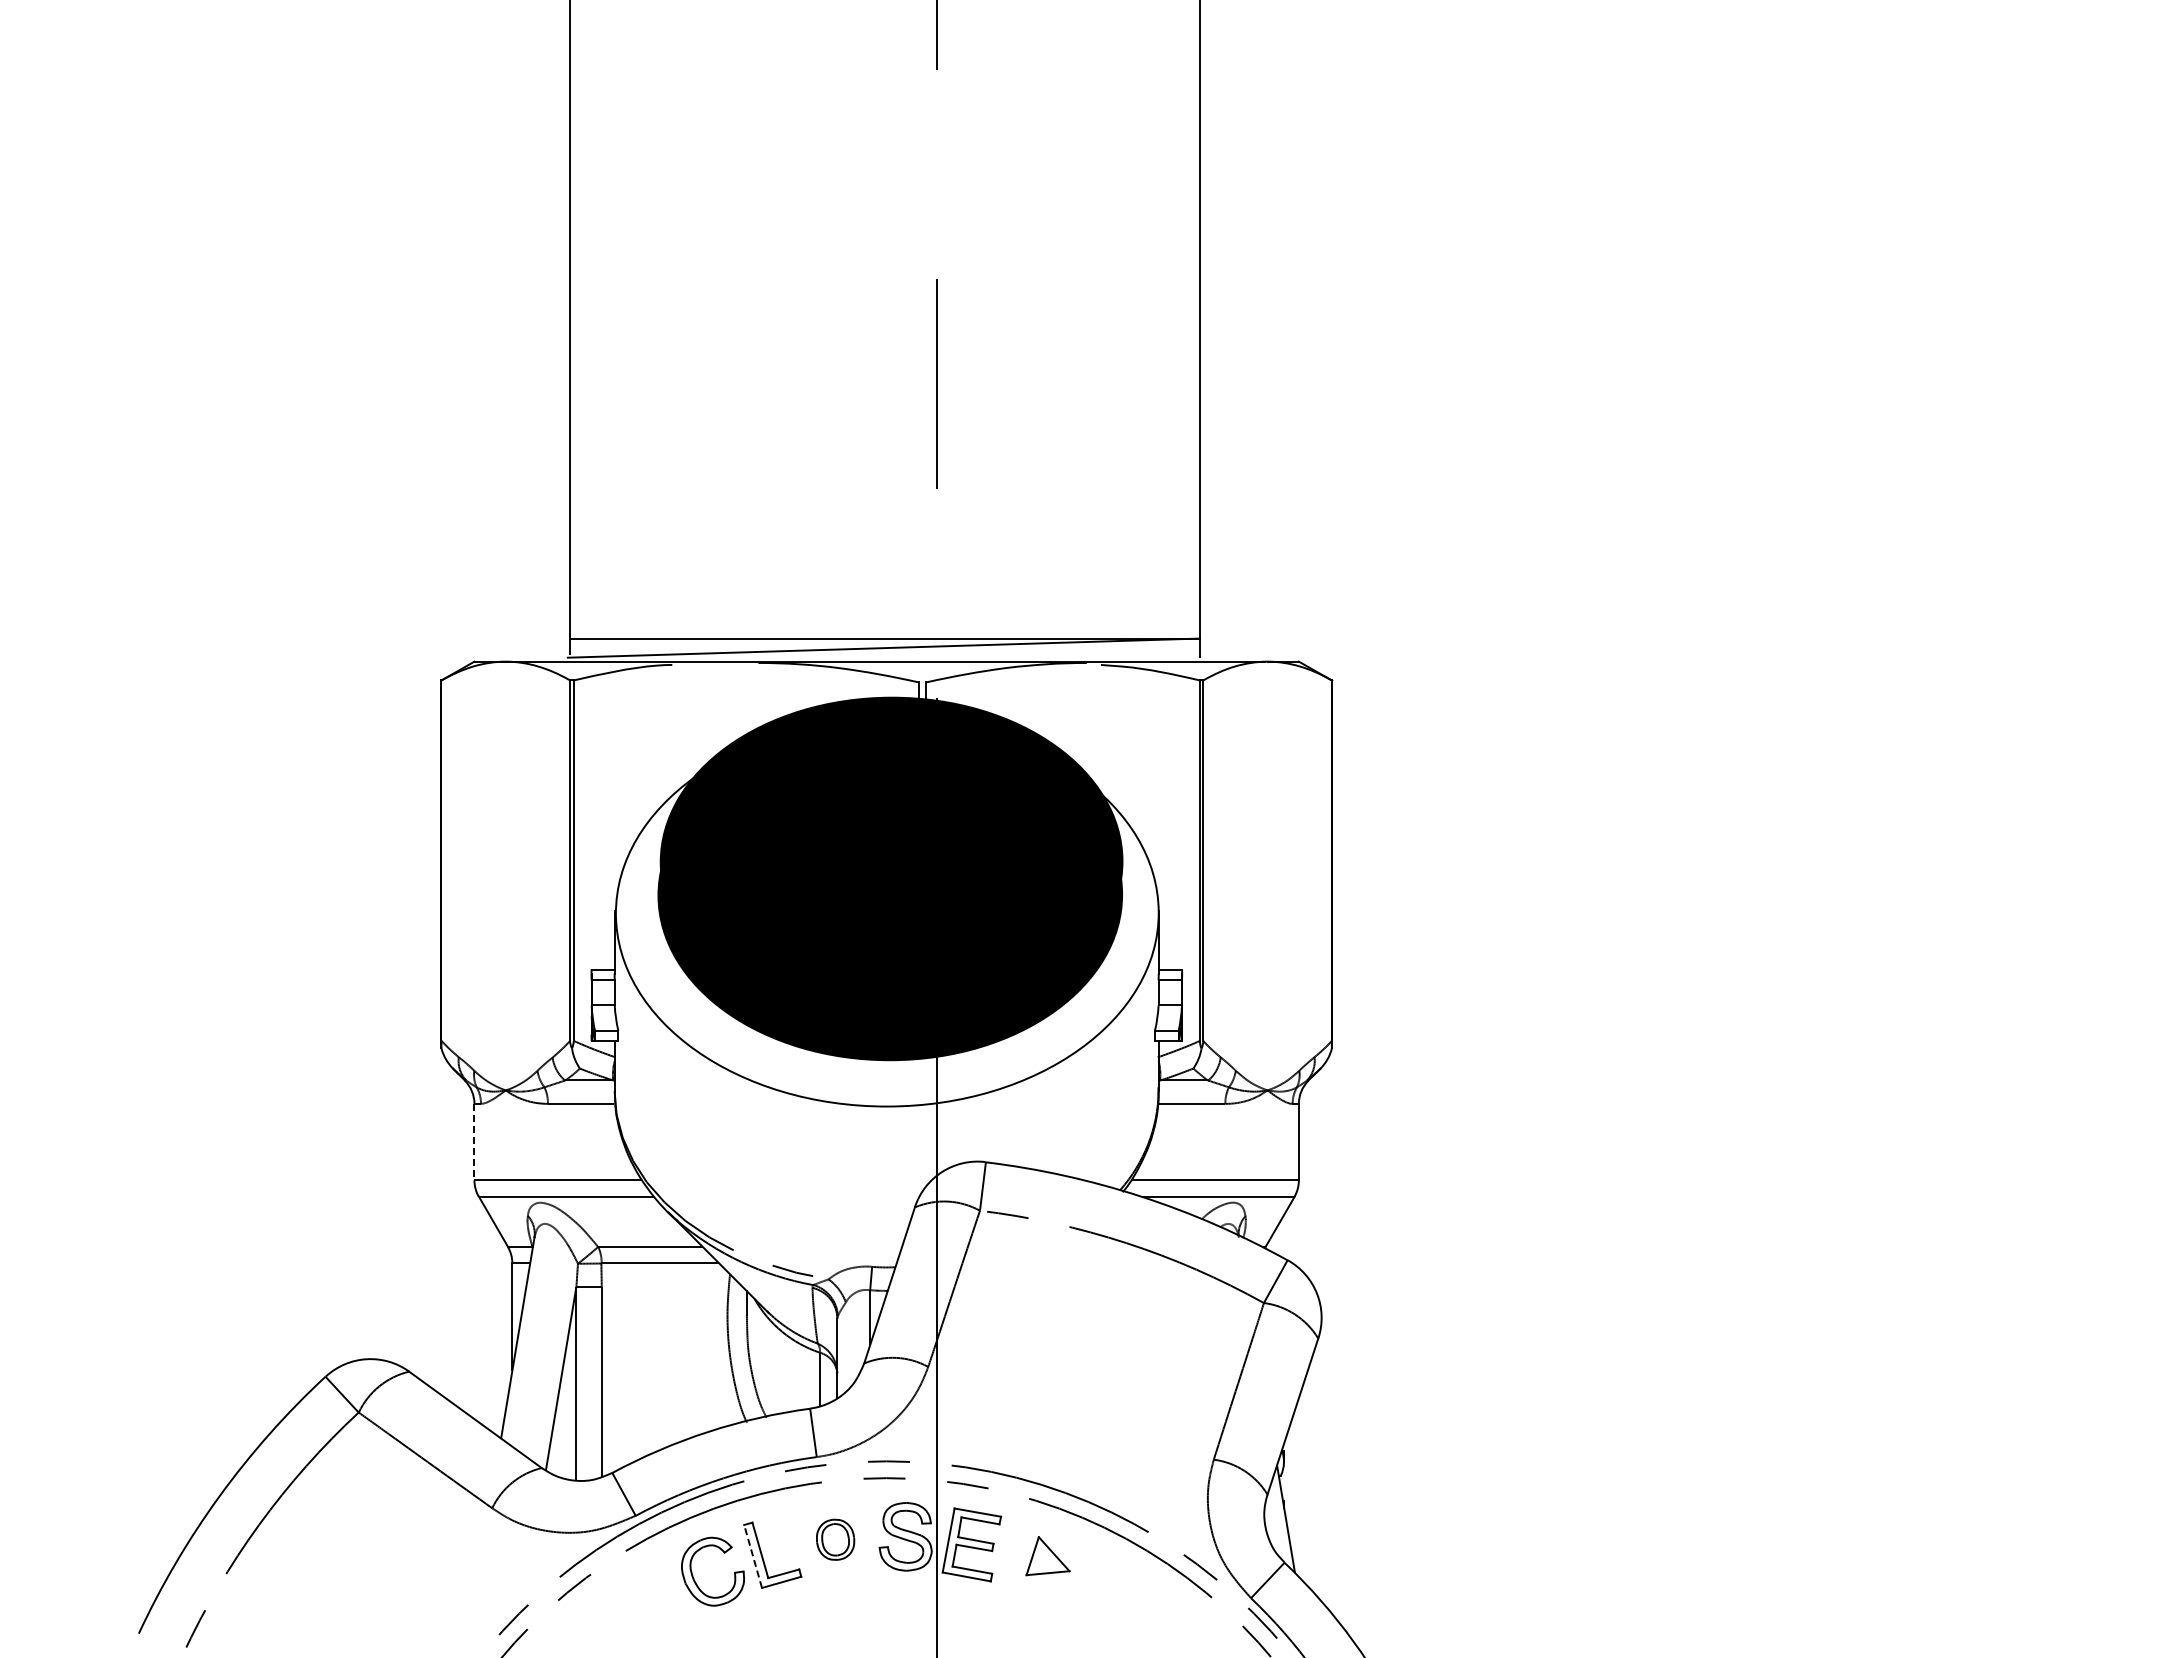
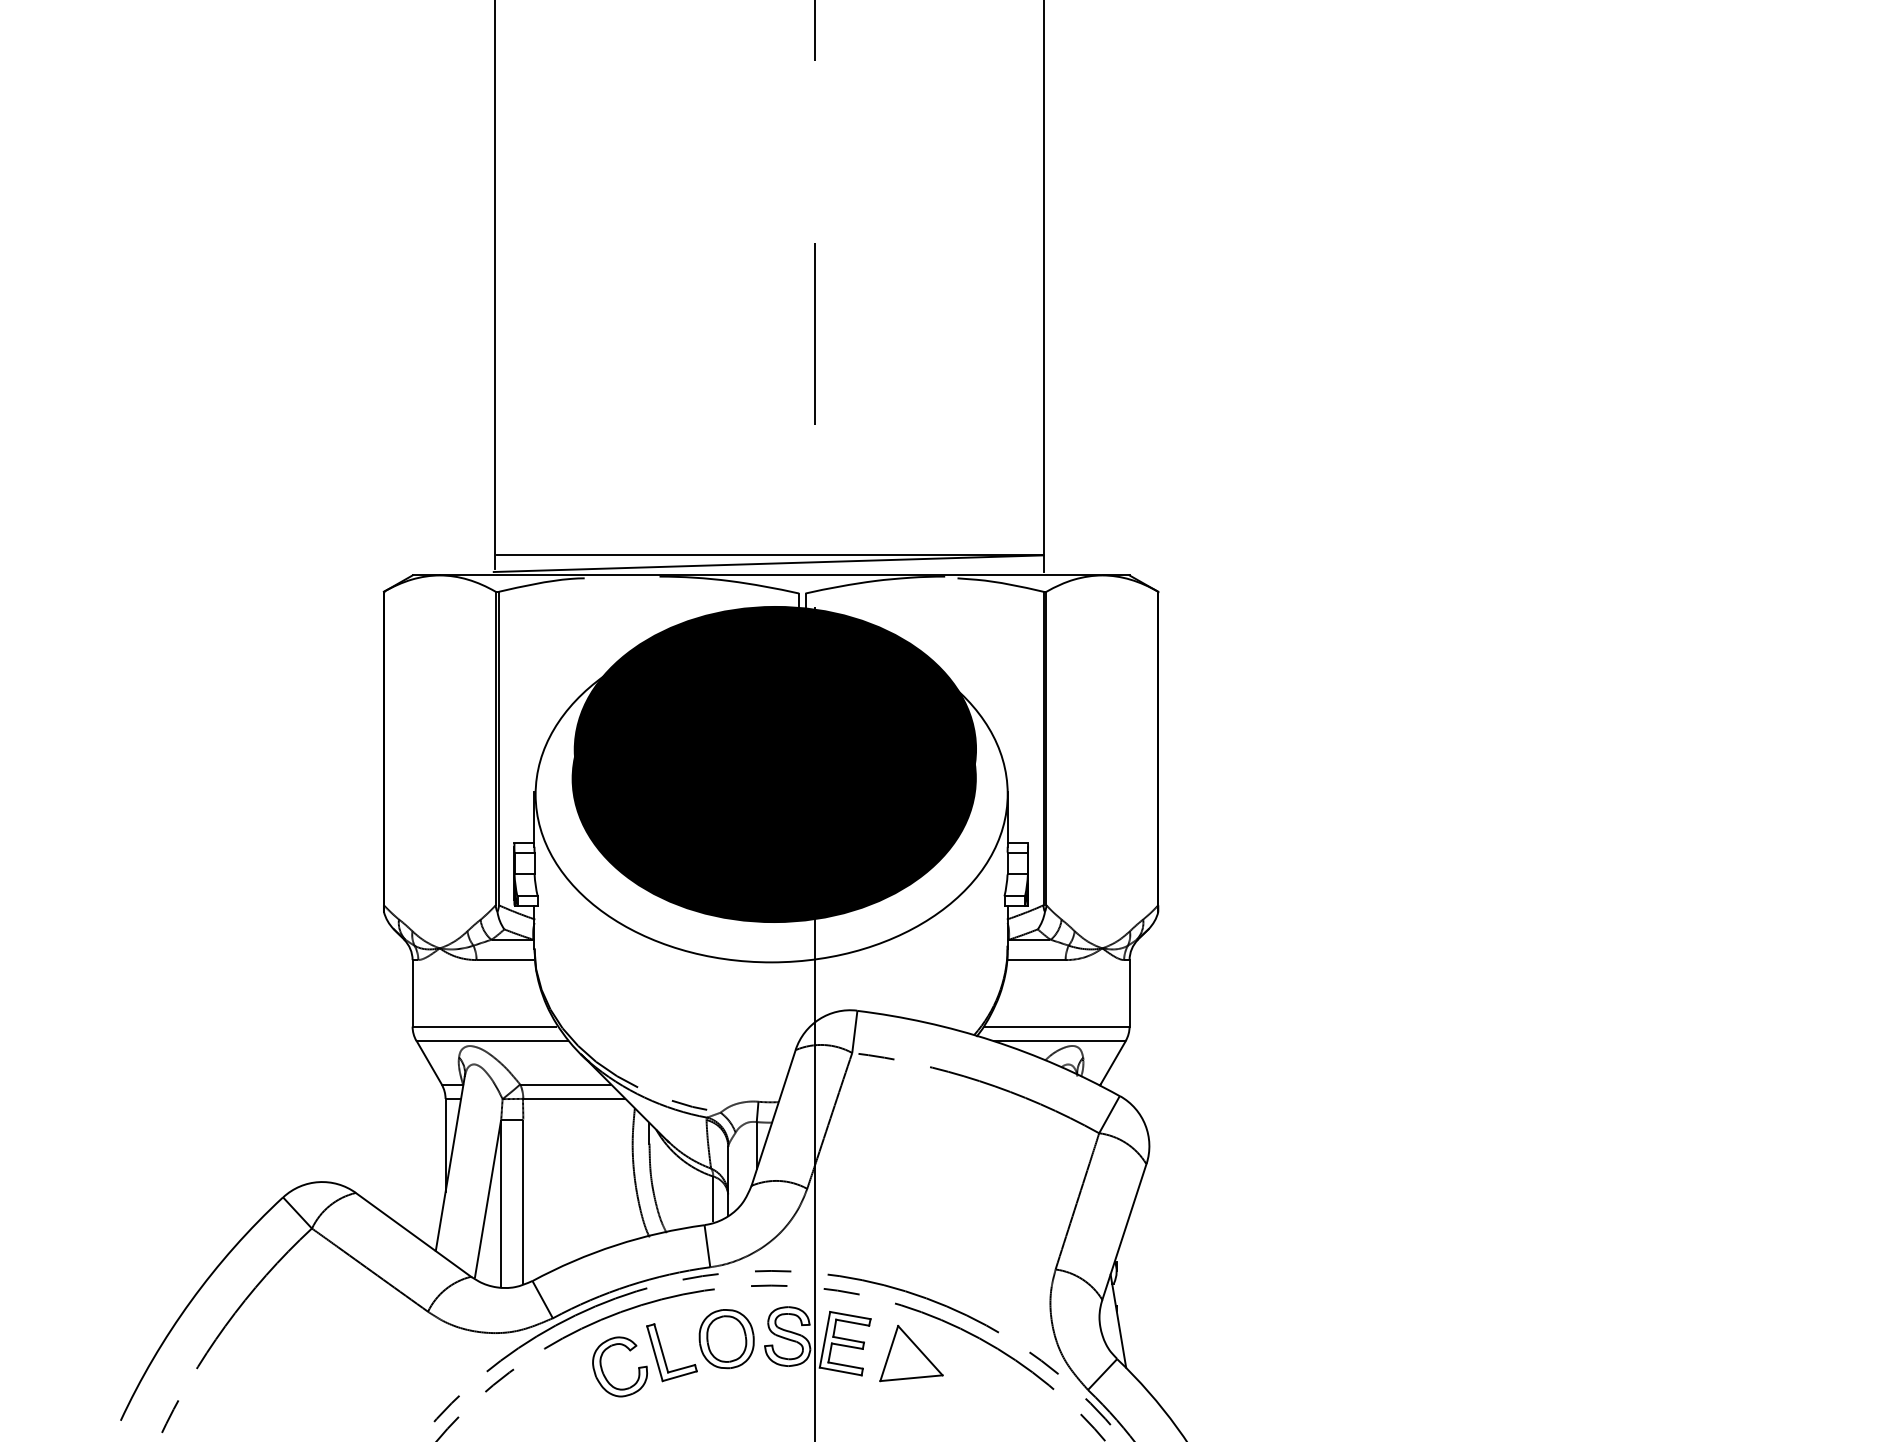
line: (474, 1142) -> (412, 993), dashed -> solid
part: (835, 1539) -> (726, 1338), size x1.67
part: (1047, 1555) -> (910, 1352), size x1.67
line: (753, 1556) -> (655, 1353), dashed -> solid

